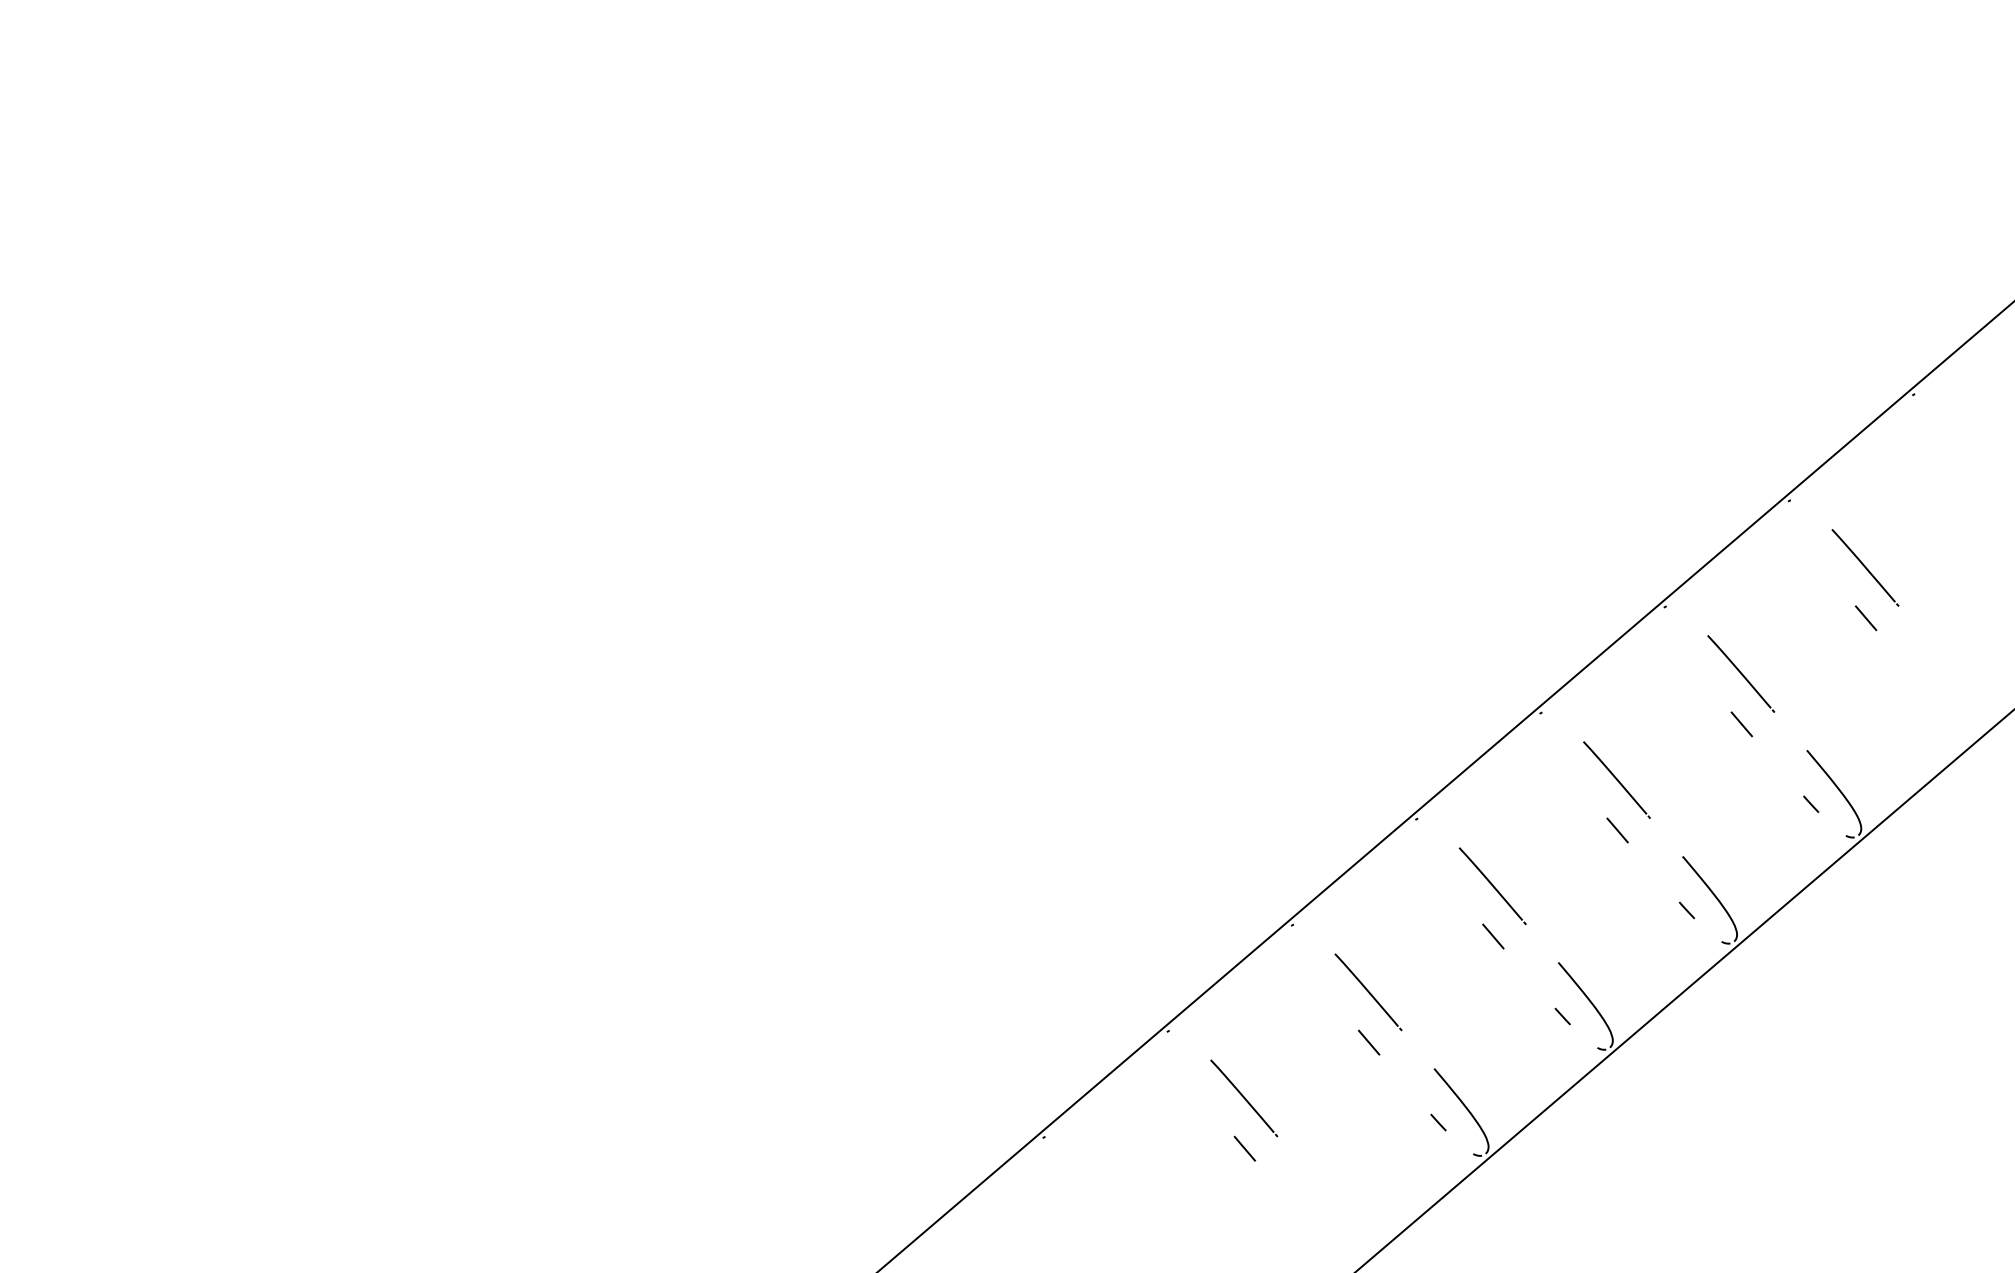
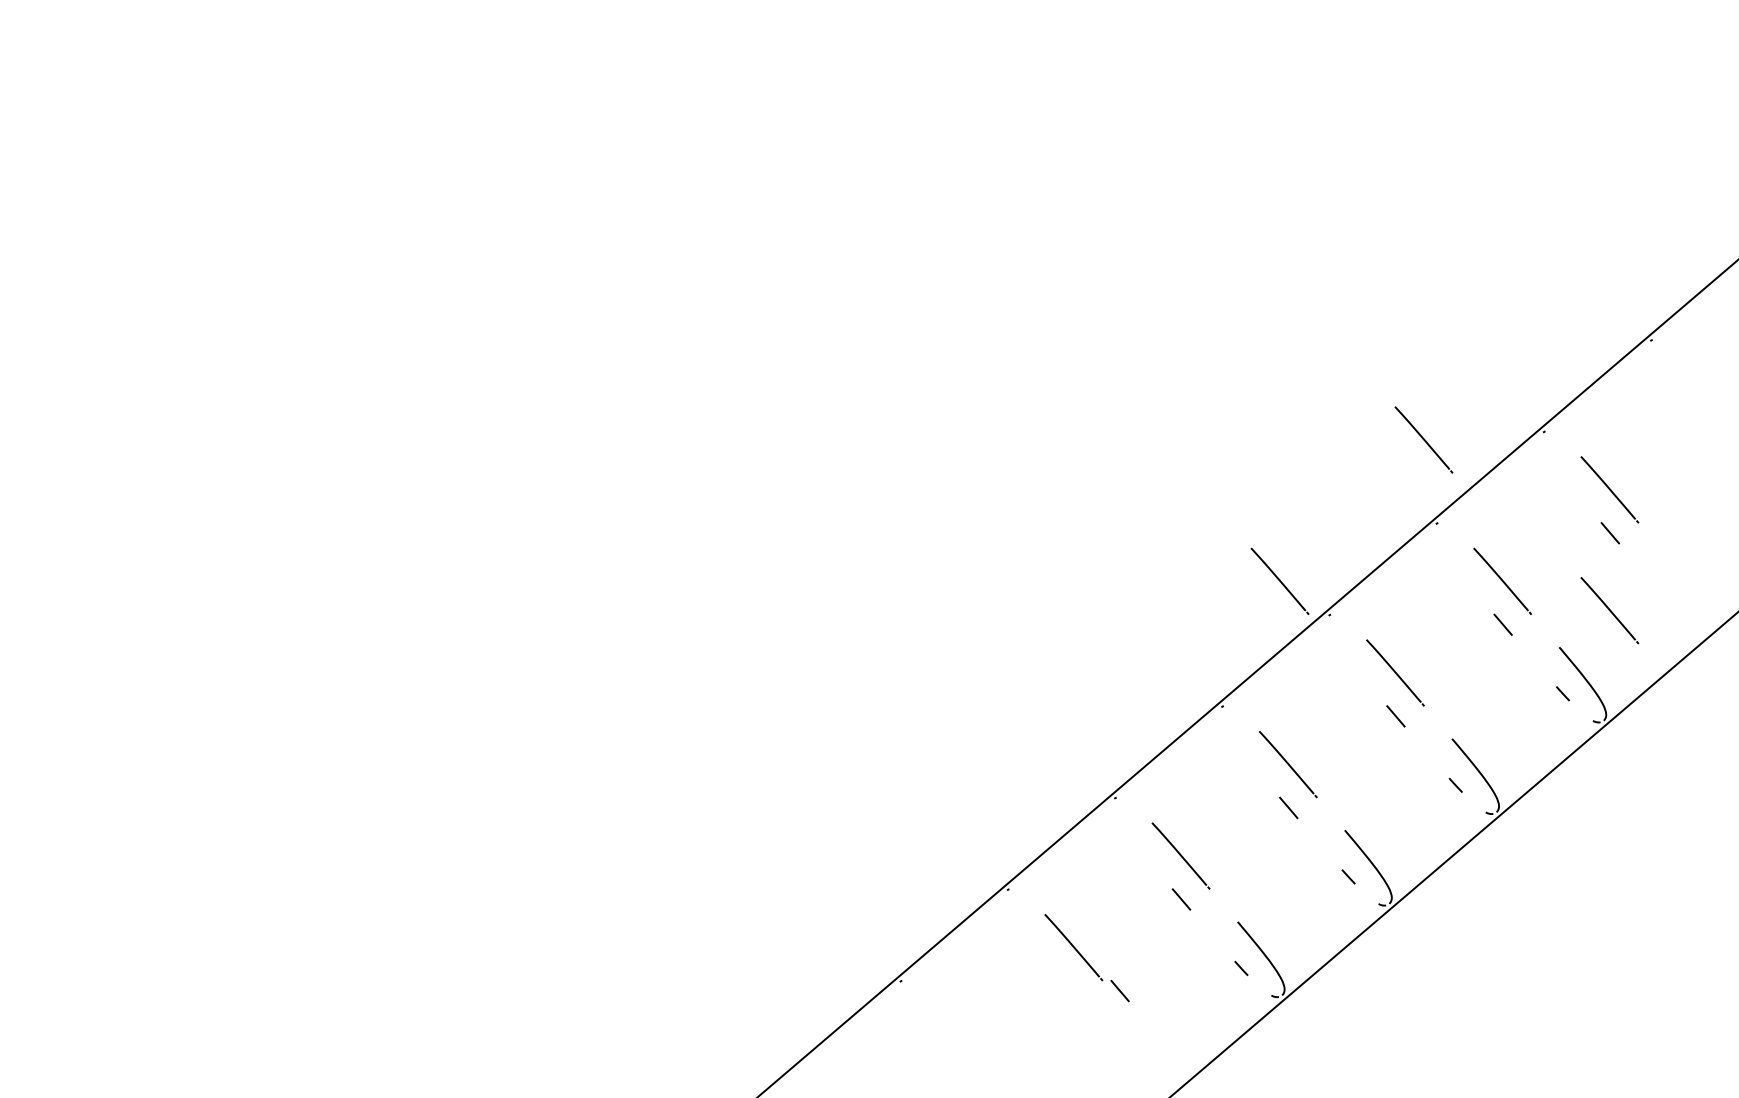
line: (1649, 509) -> (1423, 439), added
line: (1483, 673) -> (1280, 580), added
line: (1865, 707) -> (1609, 610), added
line: (1244, 1148) -> (1119, 990), moved

